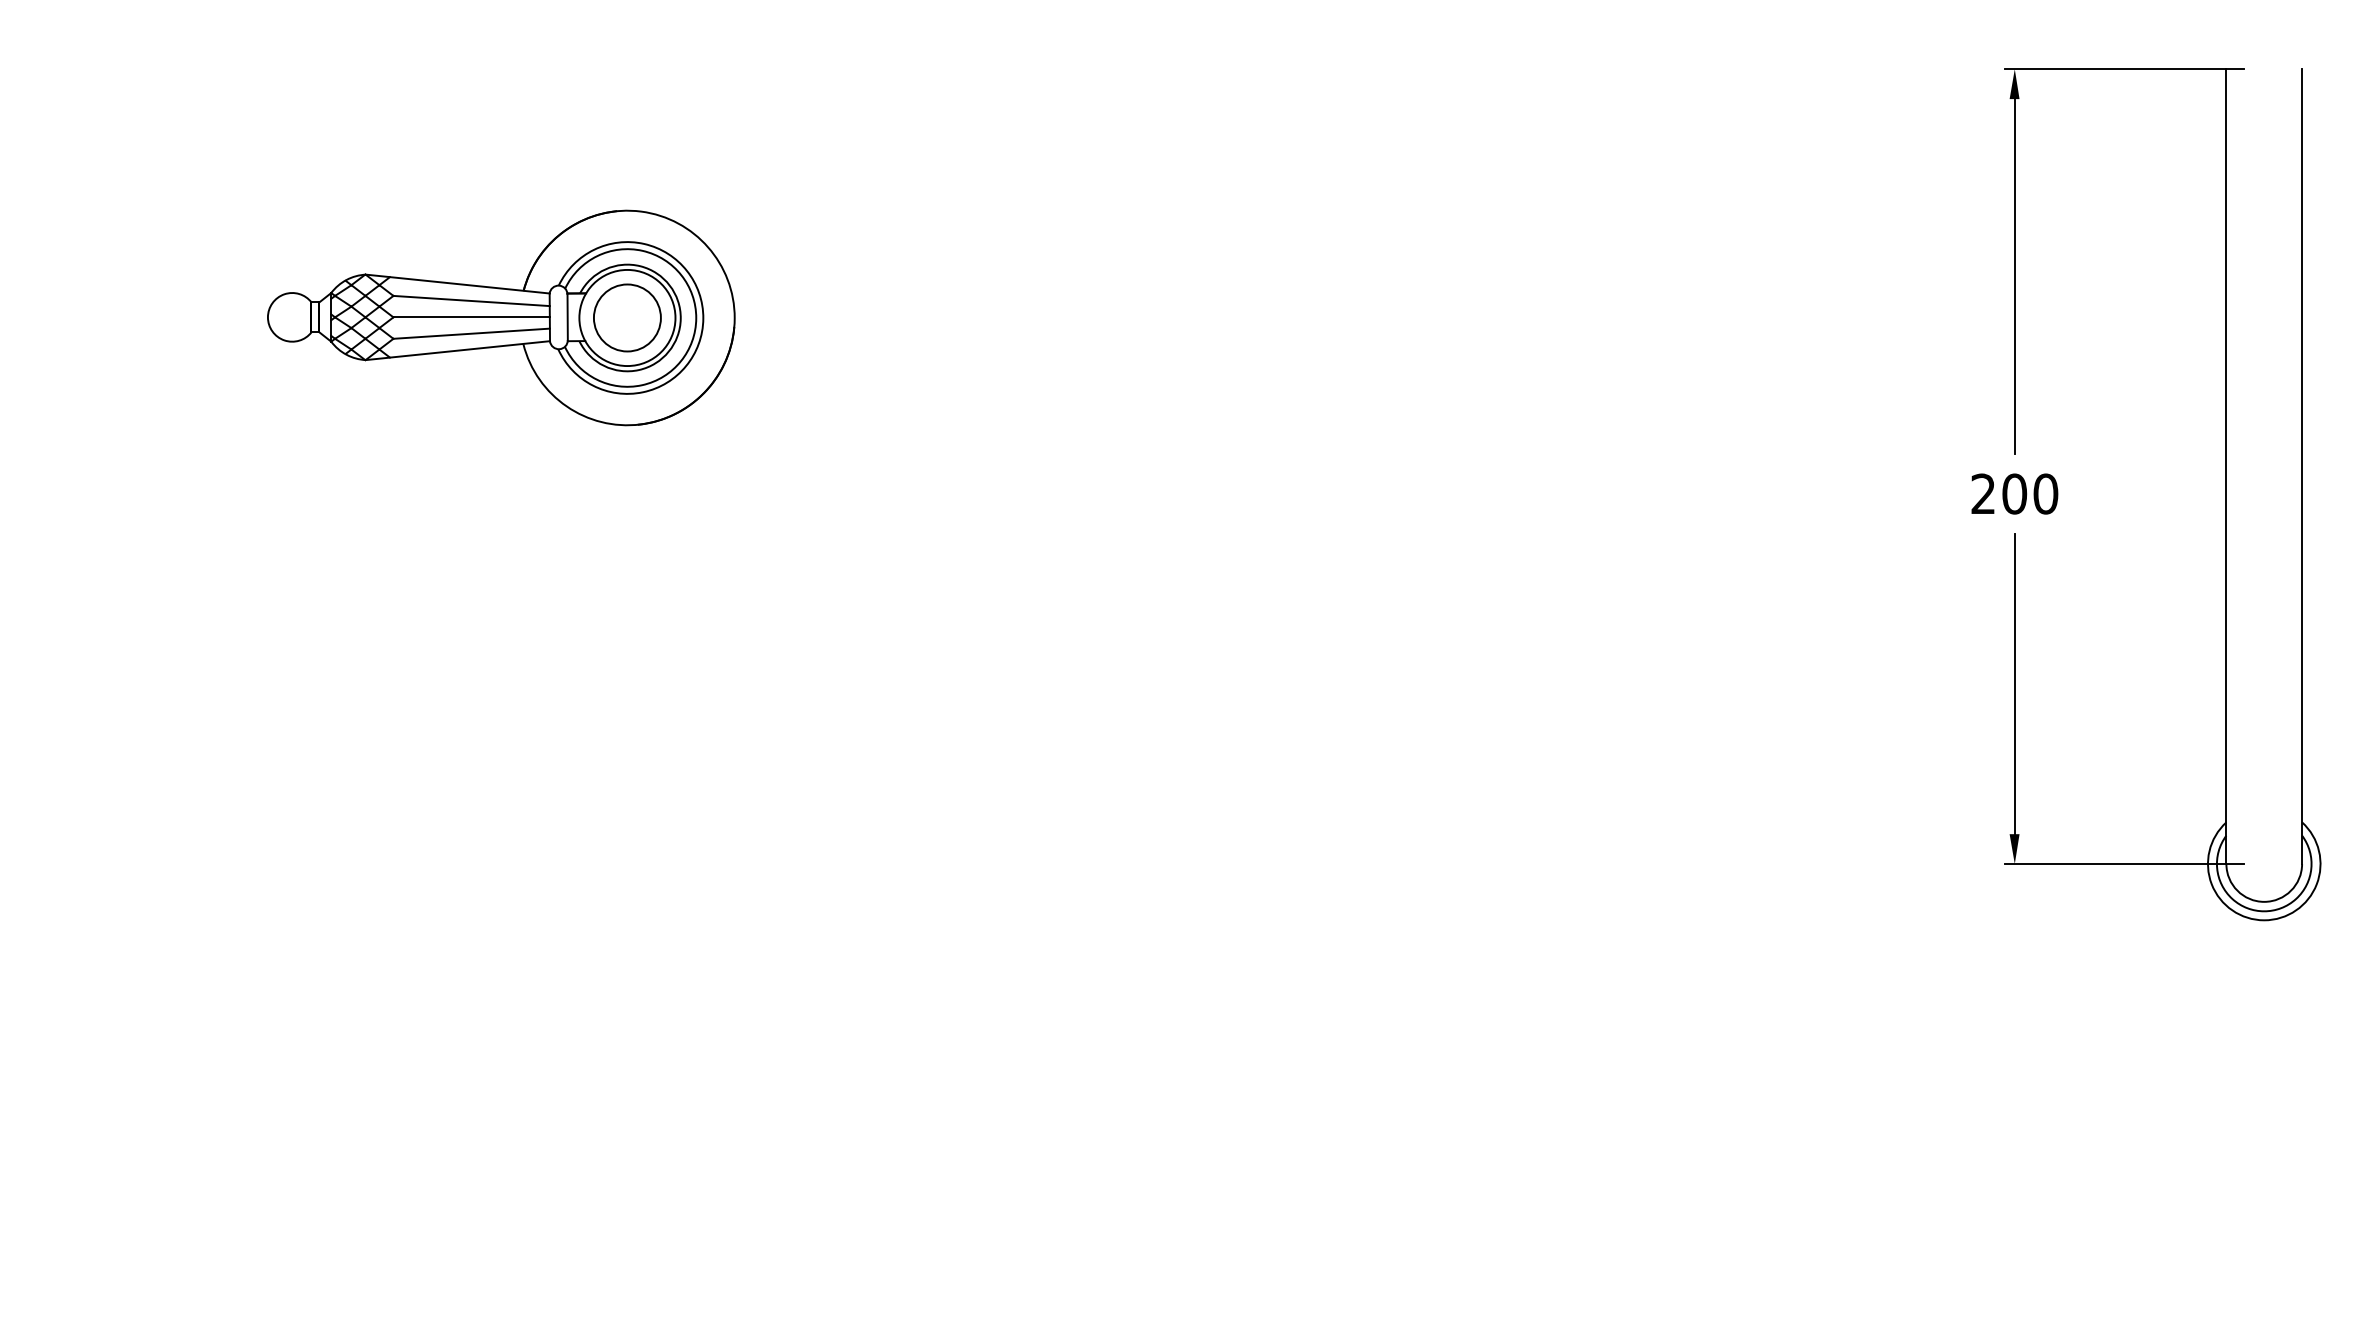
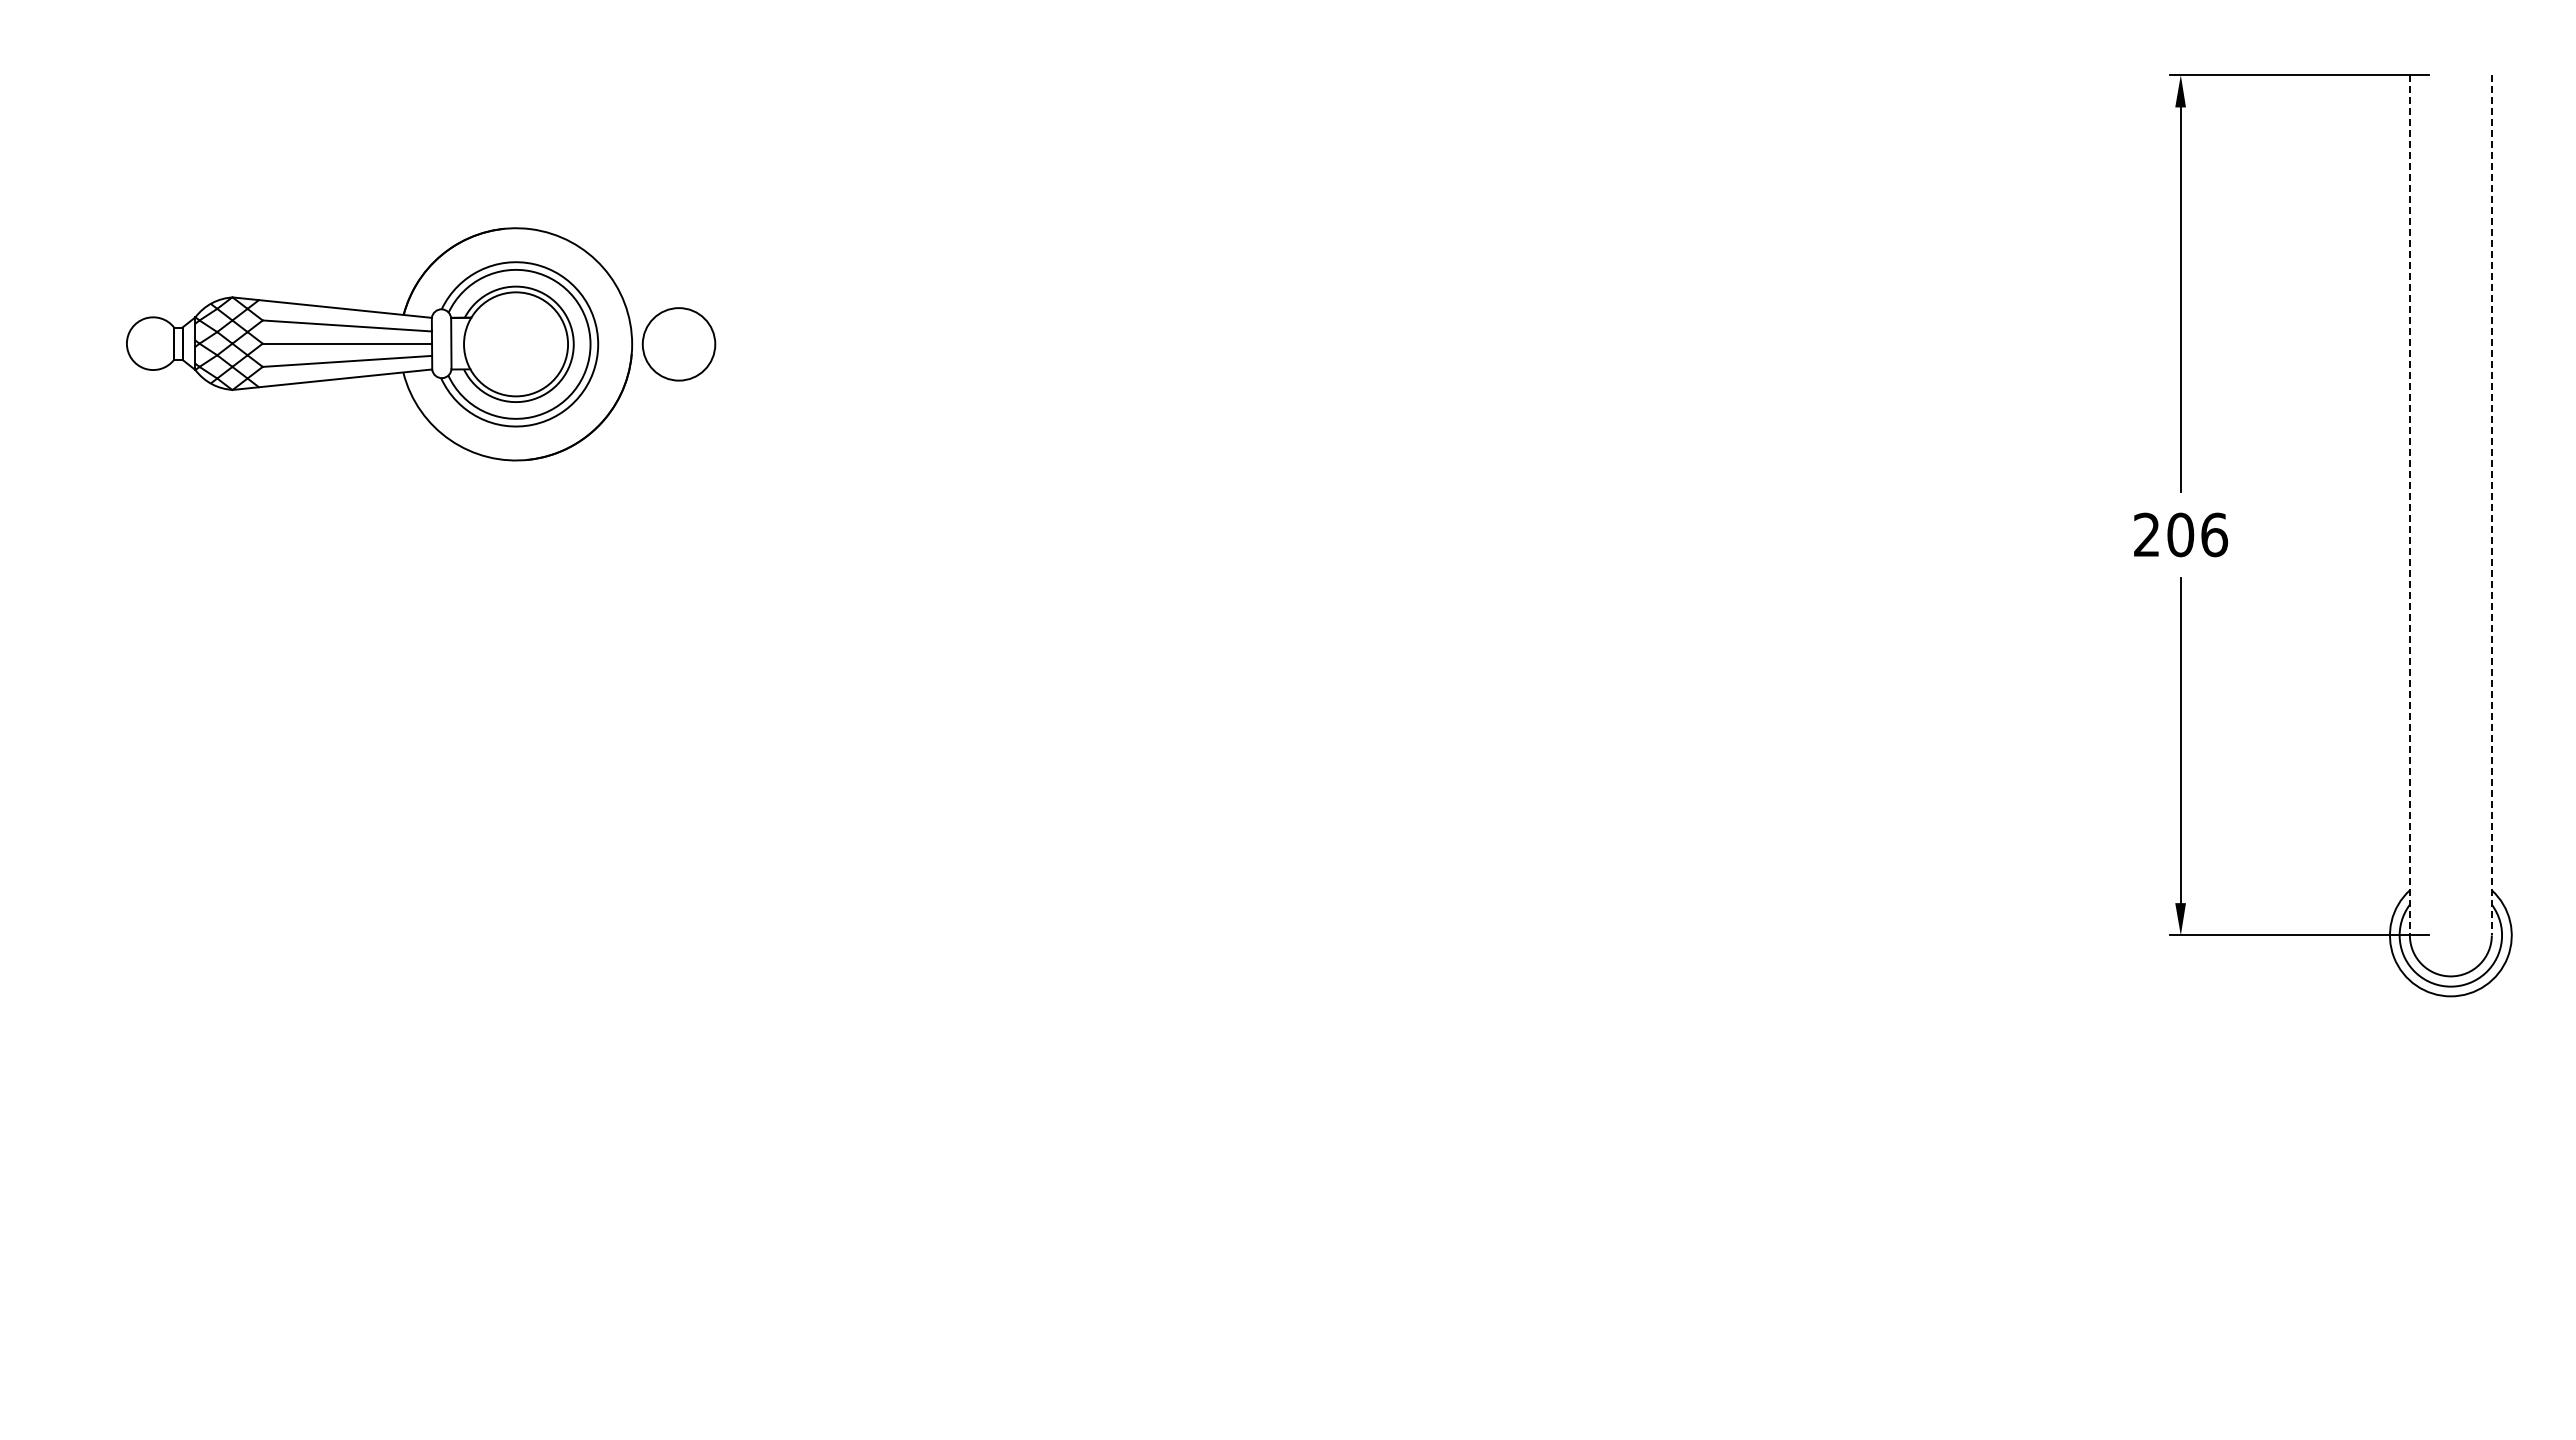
part: (501, 318) -> (379, 344), moved
line: (2226, 466) -> (2409, 505), solid -> dashed
line: (2301, 466) -> (2491, 505), solid -> dashed
text: (2045, 493) -> (2214, 534), 200 -> 206

